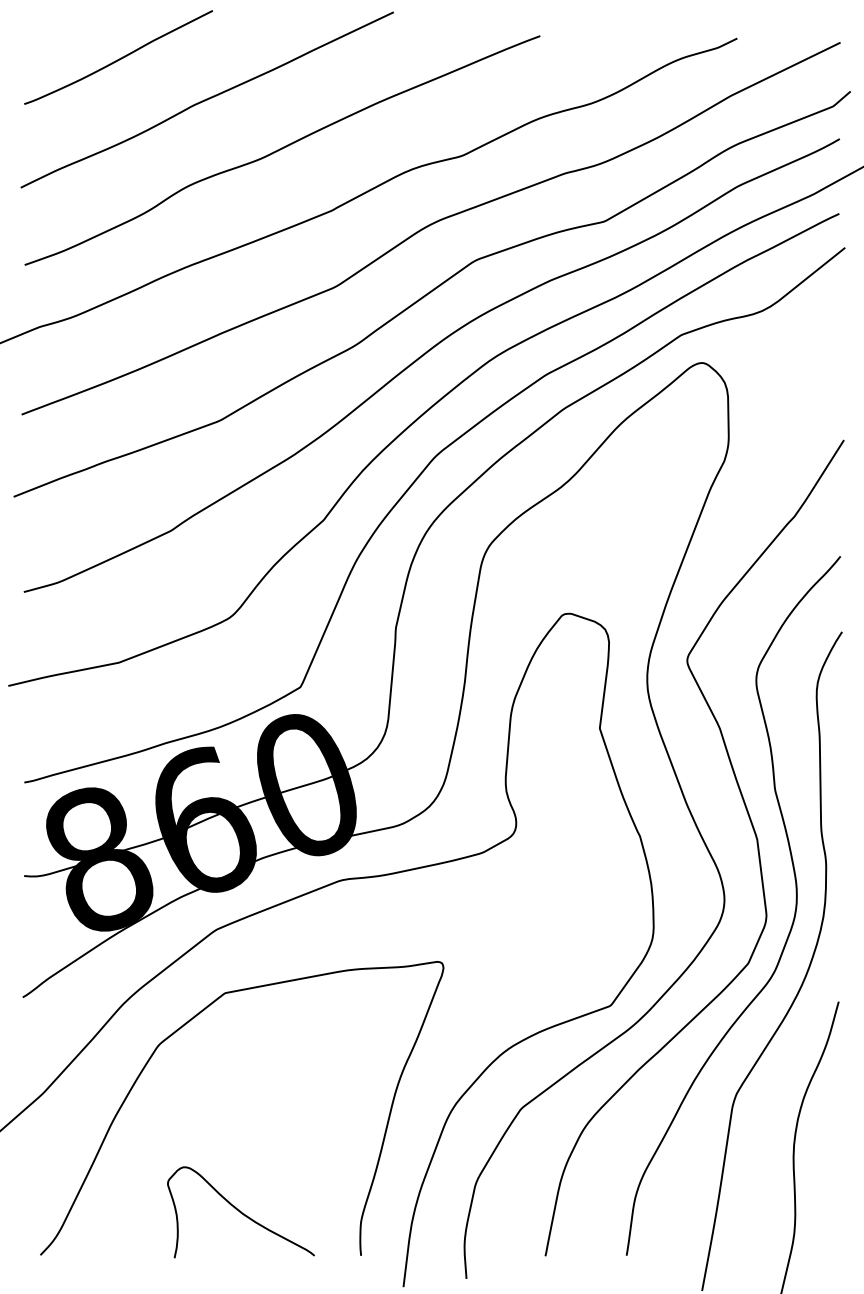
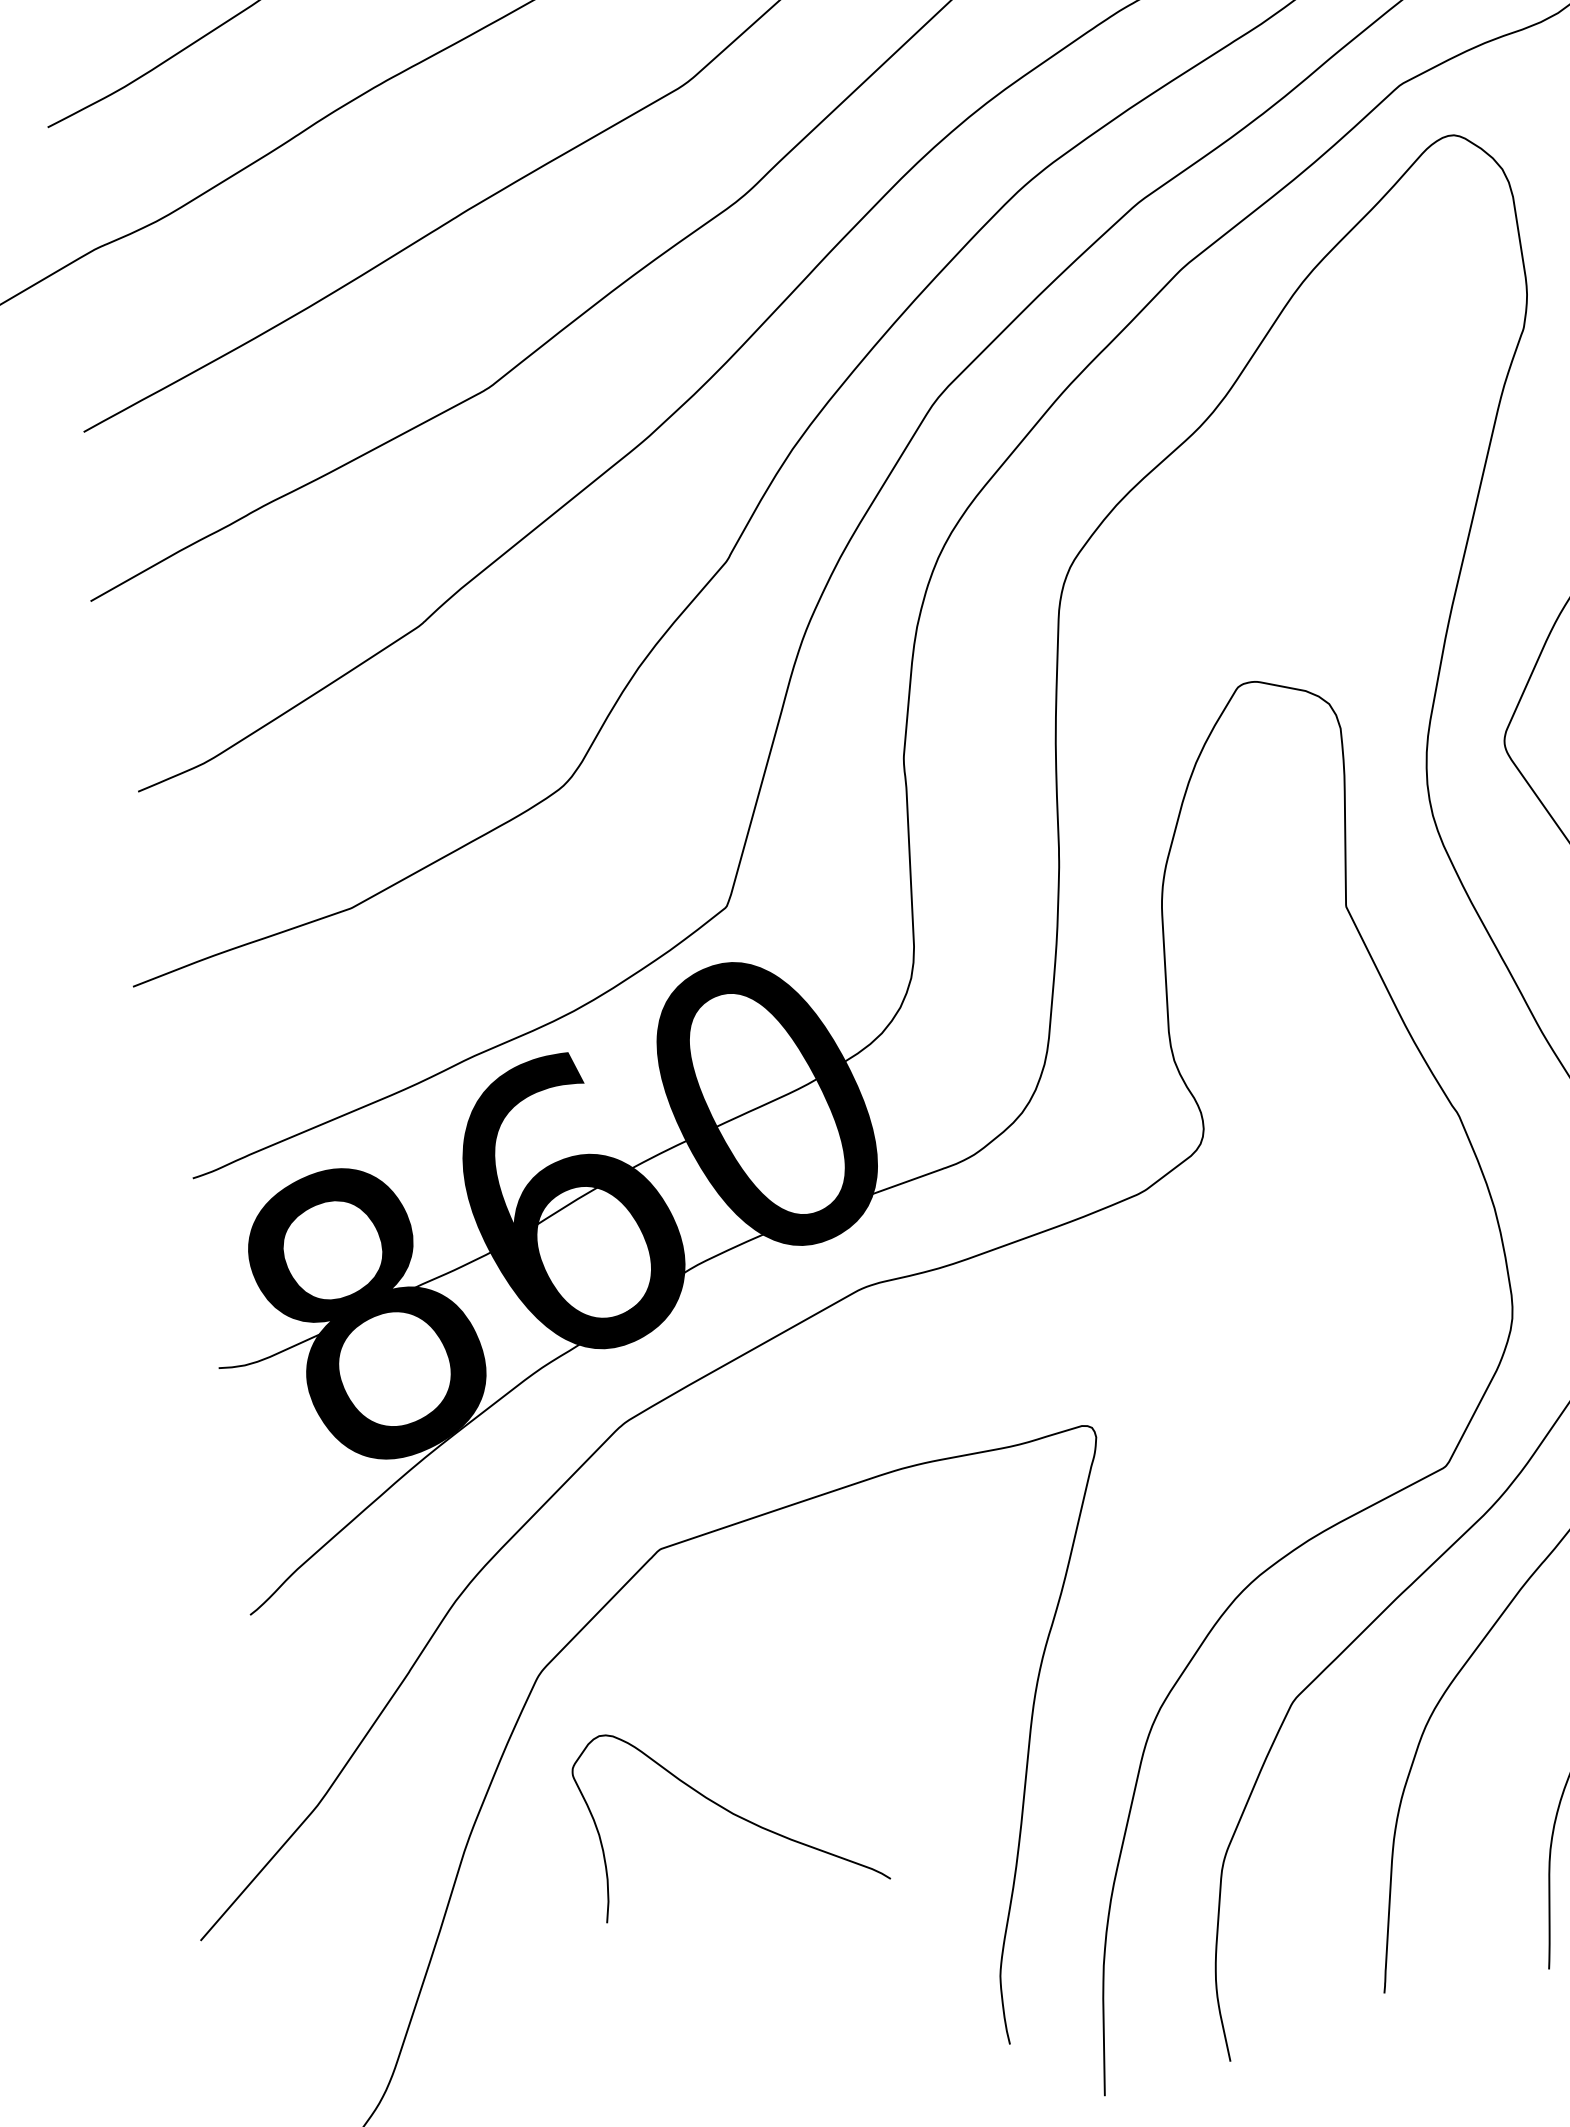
curve: (240, 1212) -> (728, 1811), moved

